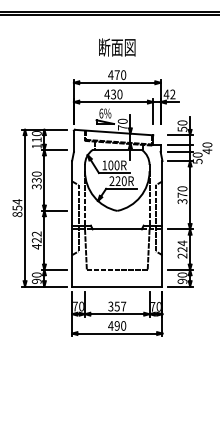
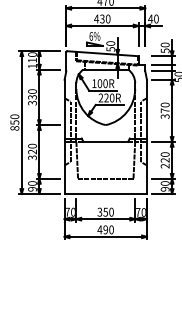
text: (172, 94) -> (156, 19), 42 -> 40
text: (122, 127) -> (110, 49), 70 -> 50
text: (17, 201) -> (14, 116), 854 -> 850
text: (36, 240) -> (32, 152), 422 -> 320
text: (182, 243) -> (165, 154), 224 -> 220
text: (123, 306) -> (111, 212), 357 -> 350

